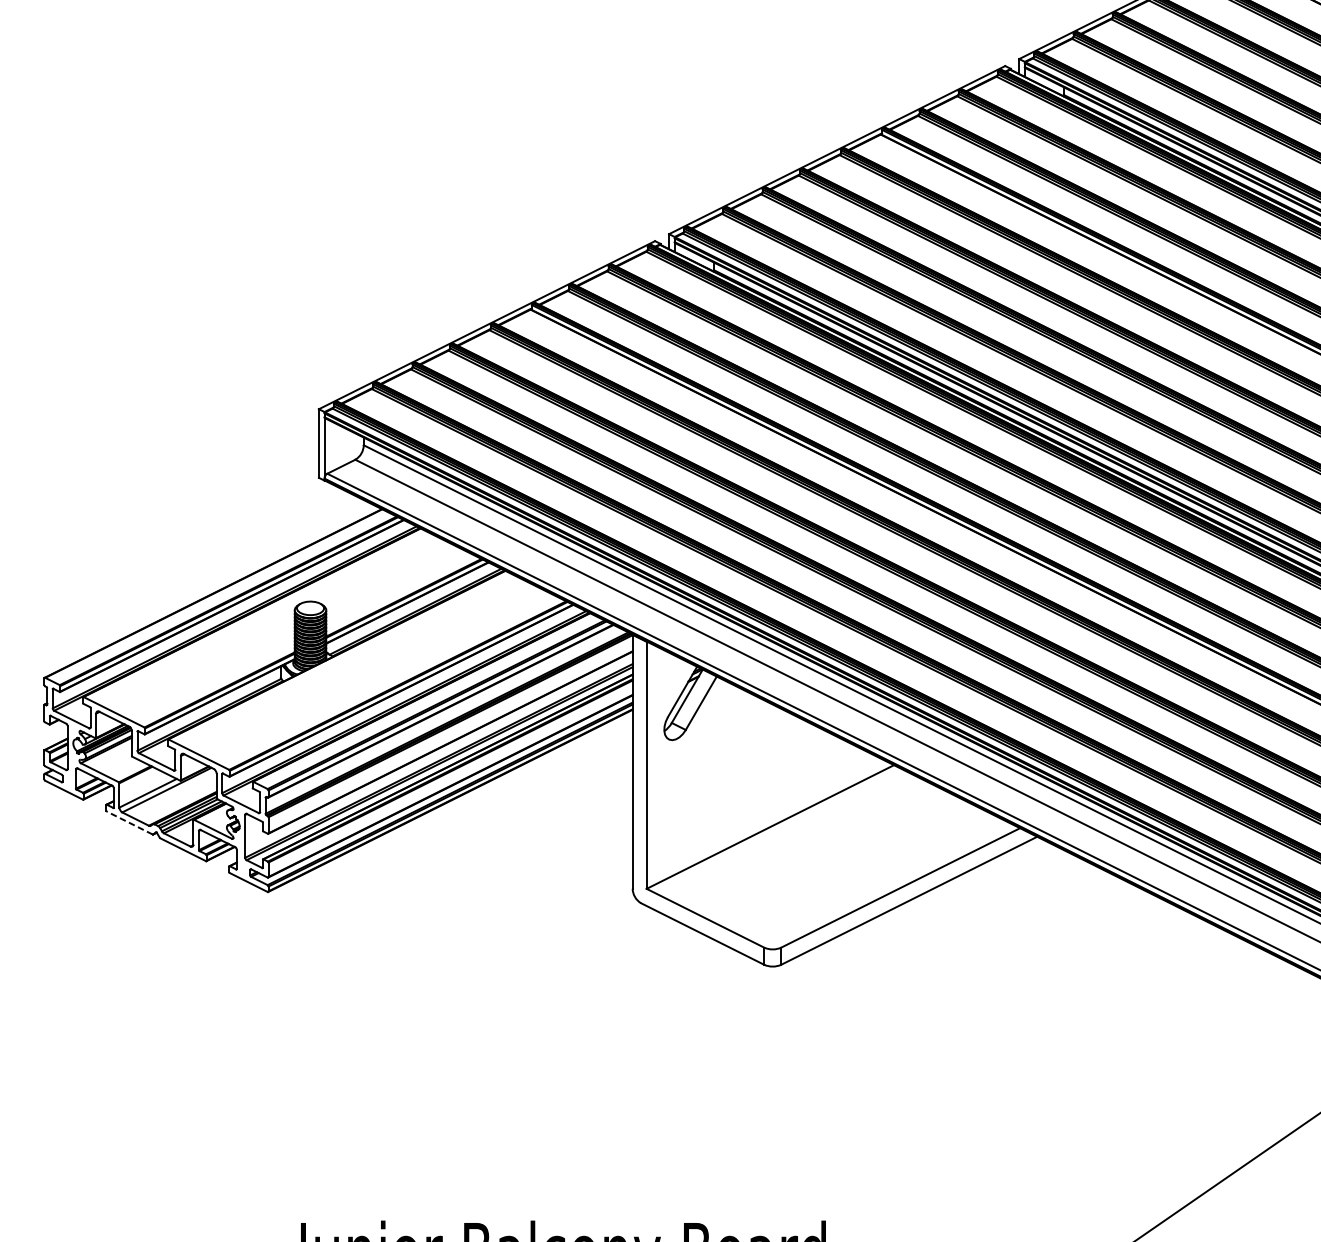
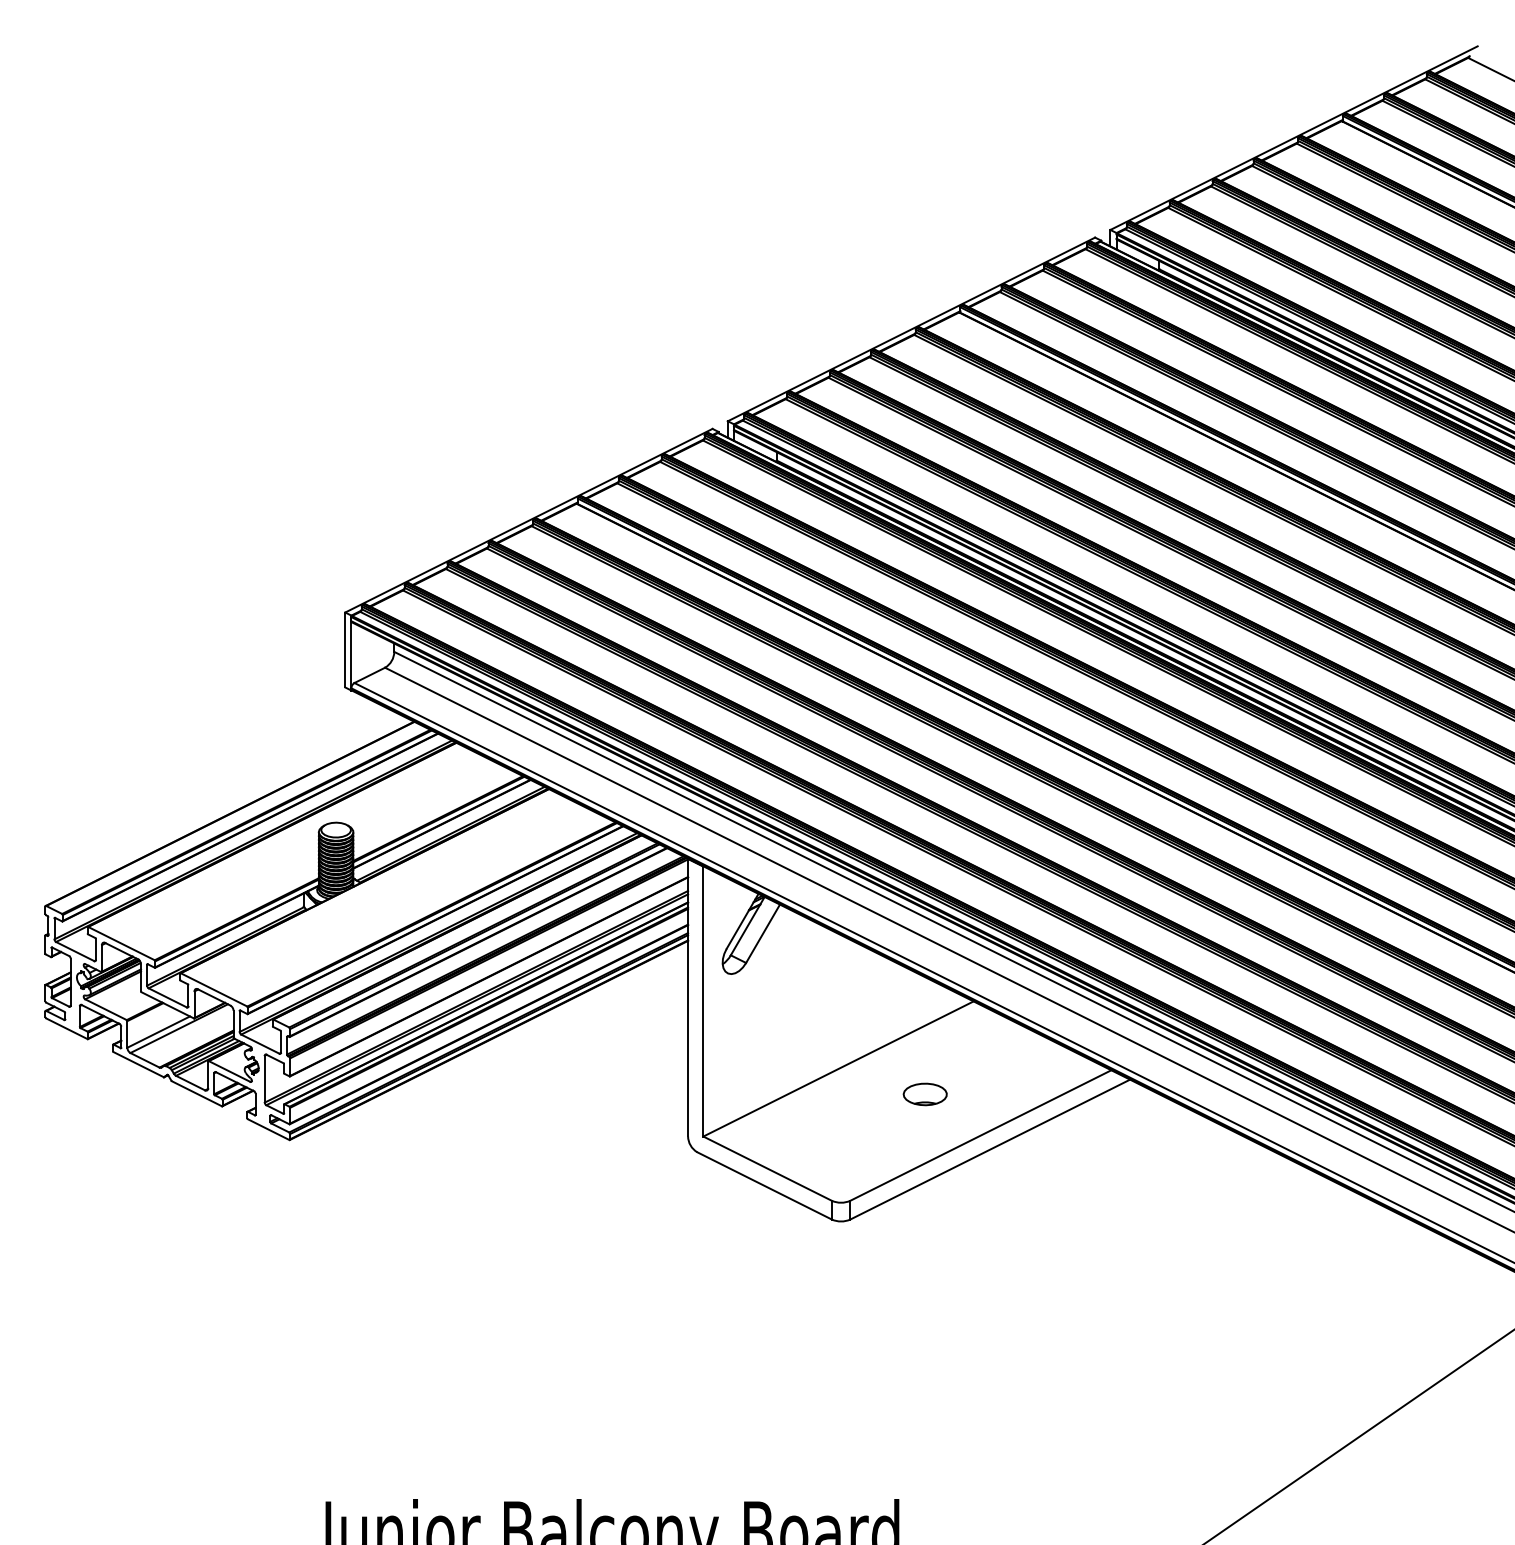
line: (129, 822) -> (138, 1064), dashed -> solid
part: (849, 850) -> (924, 1094), added

